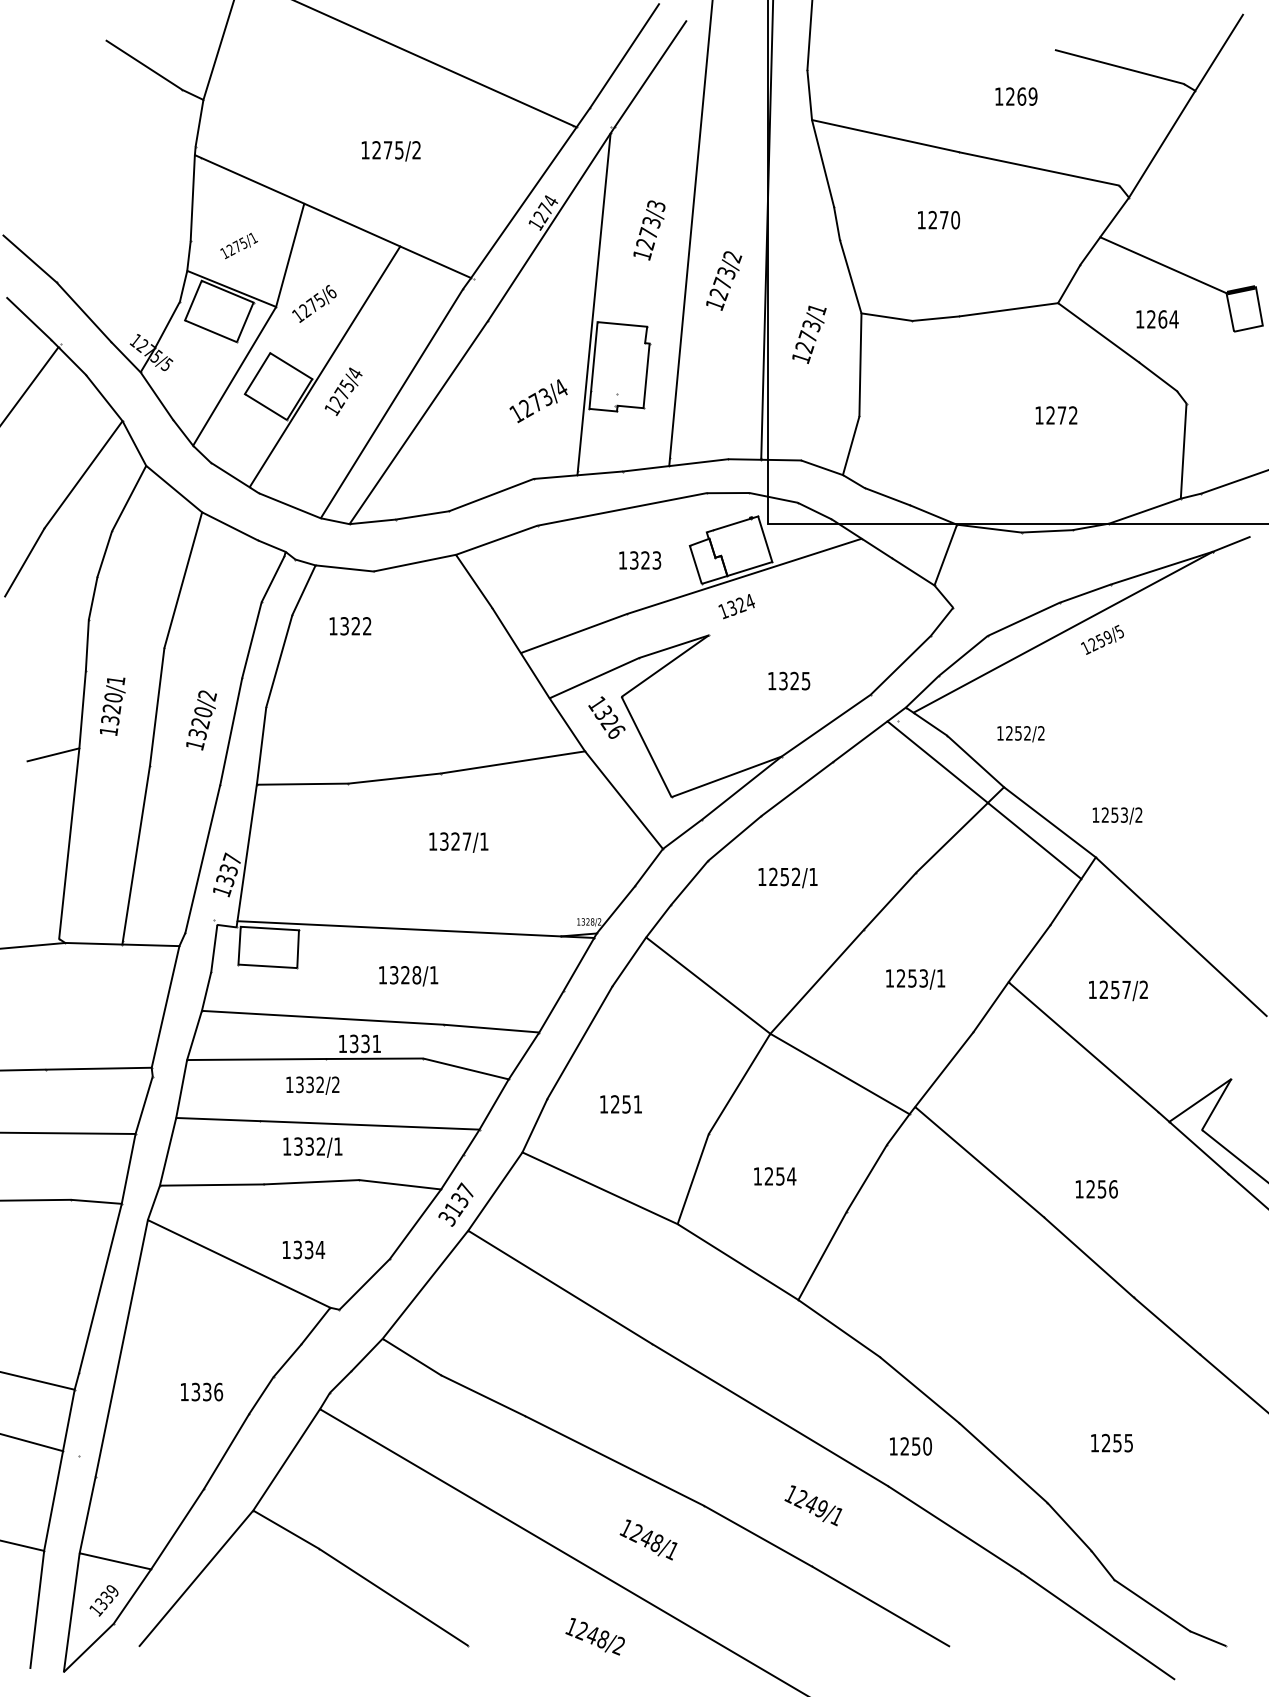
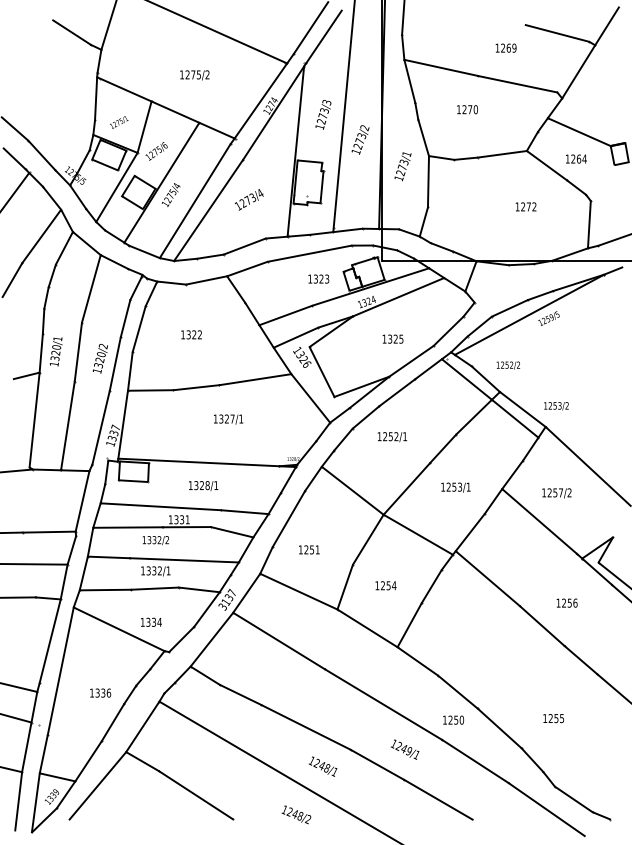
text: (537, 400) -> (248, 199), moved
line: (800, 597) -> (398, 297), added
text: (350, 625) -> (191, 334), moved
text: (1095, 1187) -> (566, 602), moved

